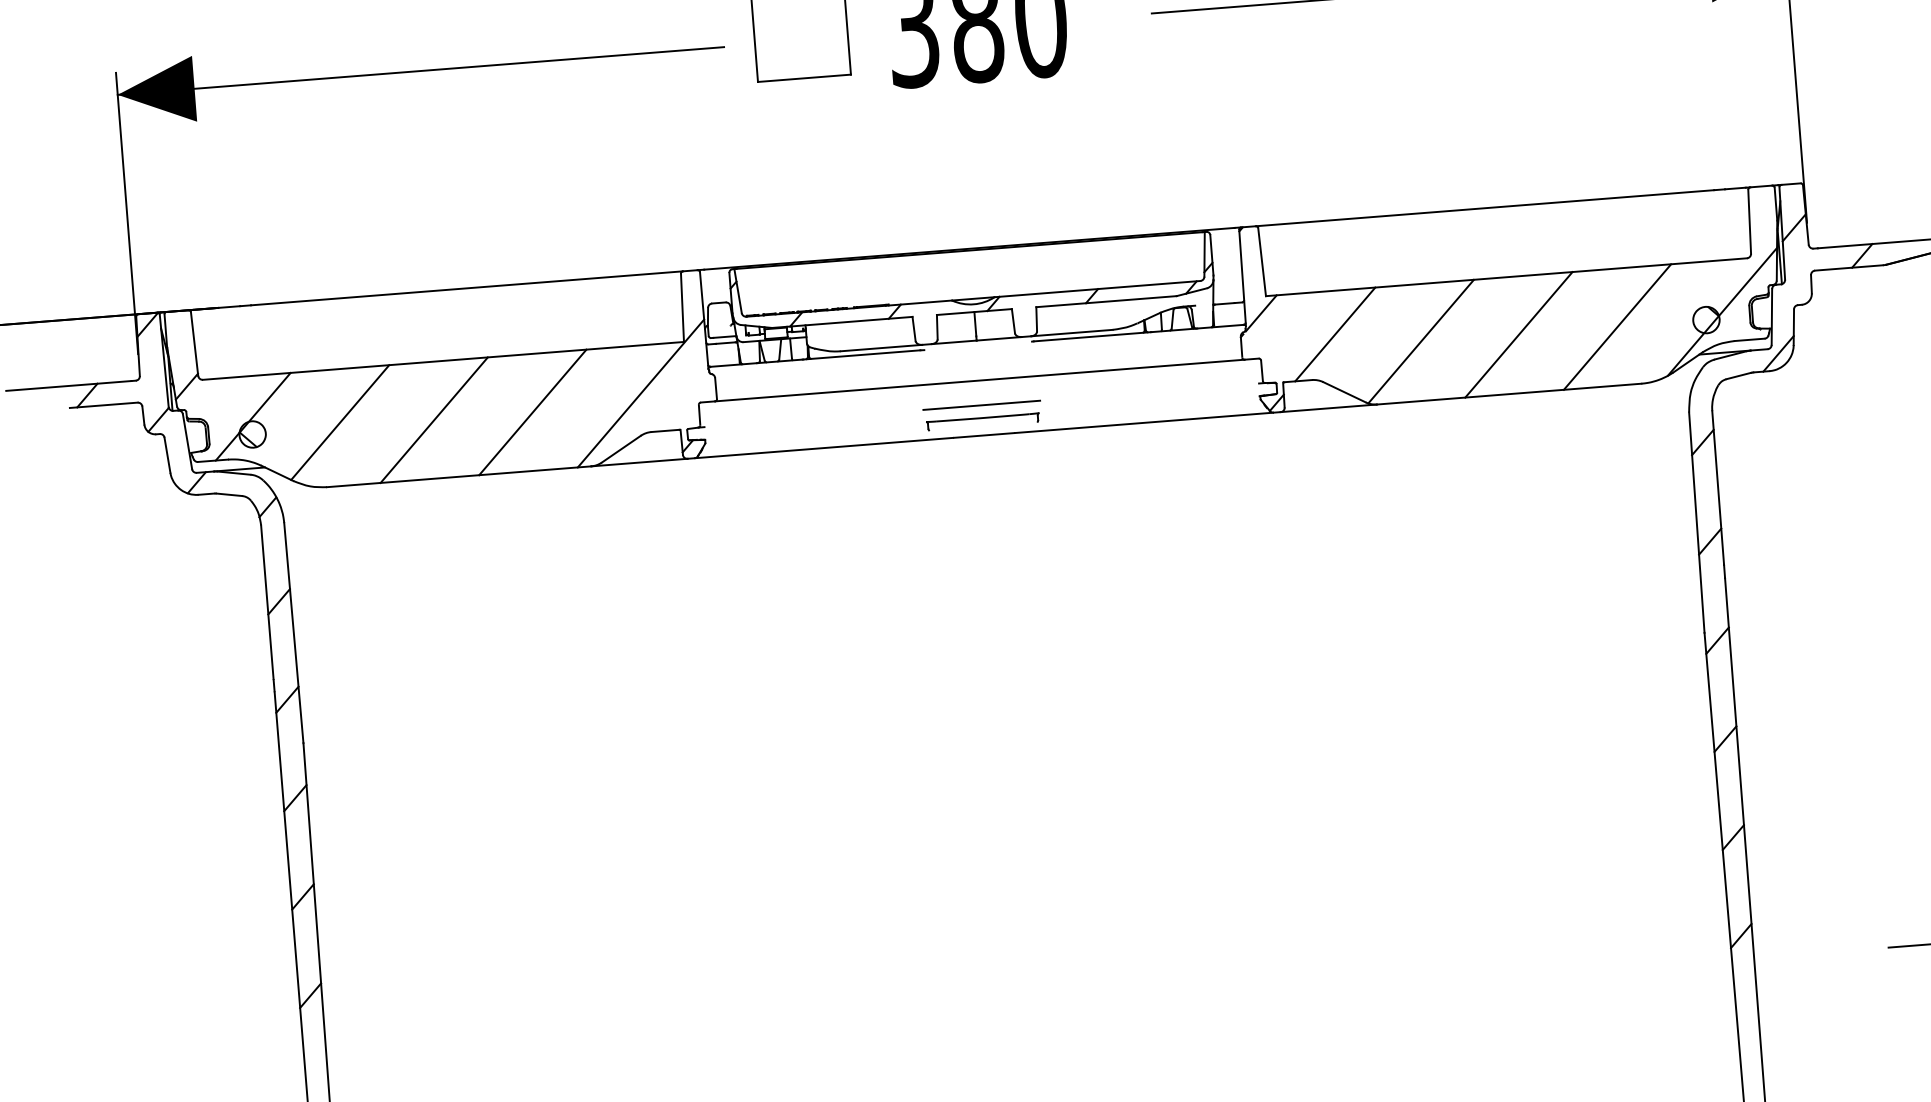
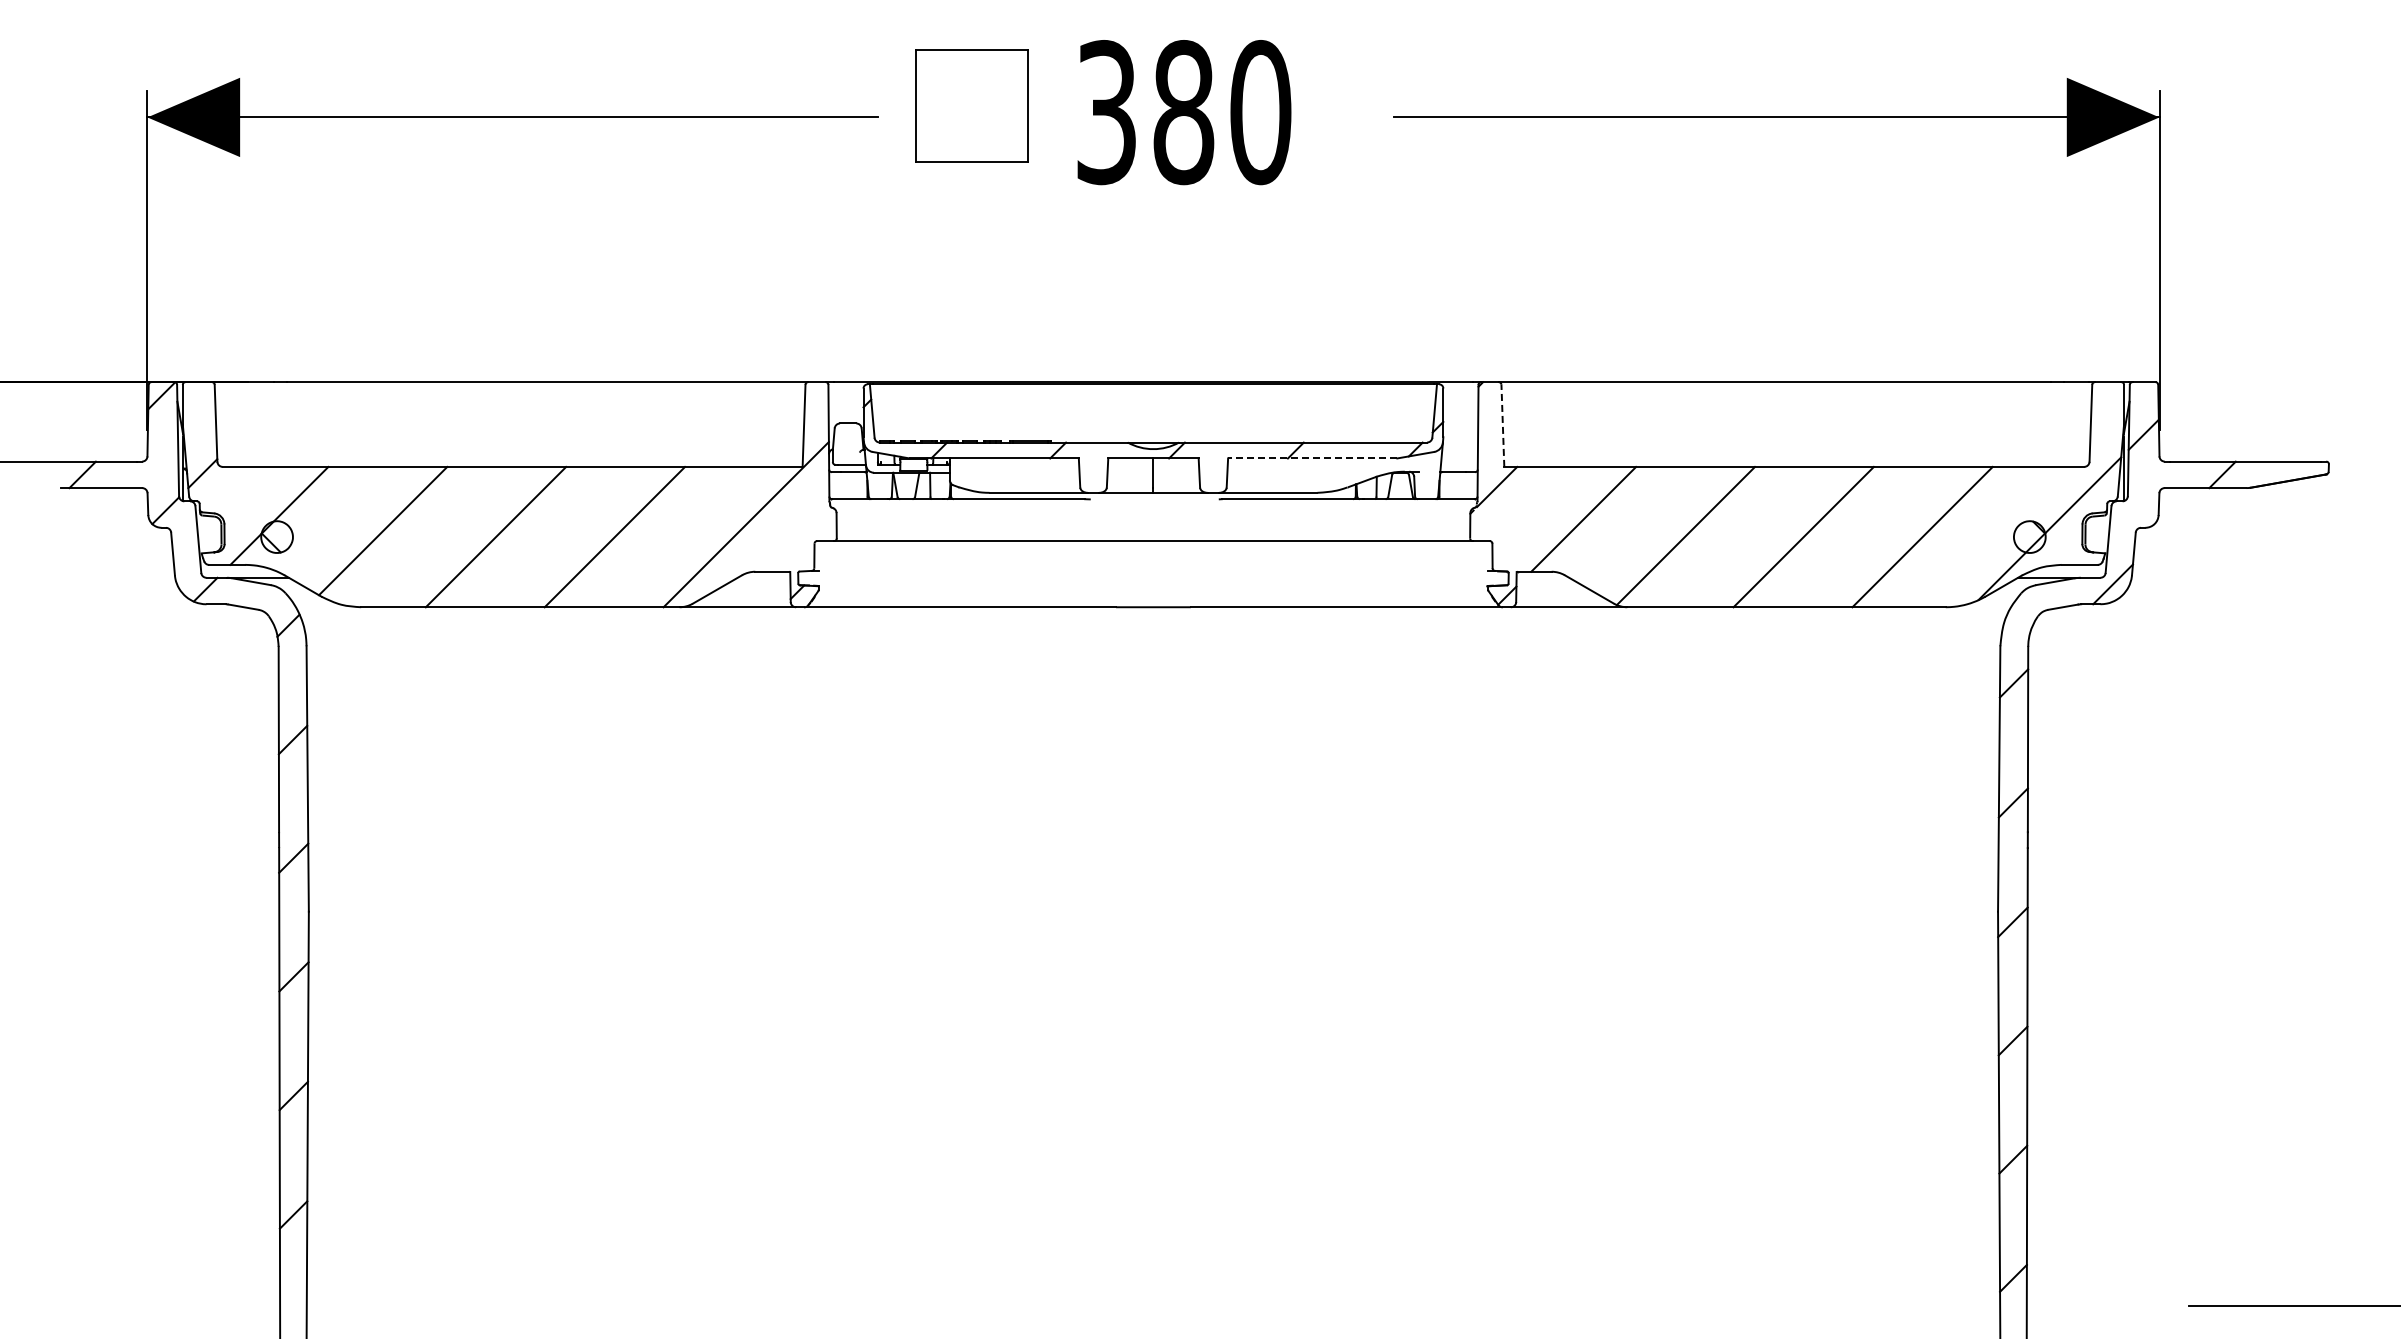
line: (1261, 261) -> (1502, 425), solid -> dashed
line: (1106, 301) -> (1312, 458), solid -> dashed
line: (981, 404) -> (1153, 570), removed
part: (983, 421) -> (1153, 590), removed

